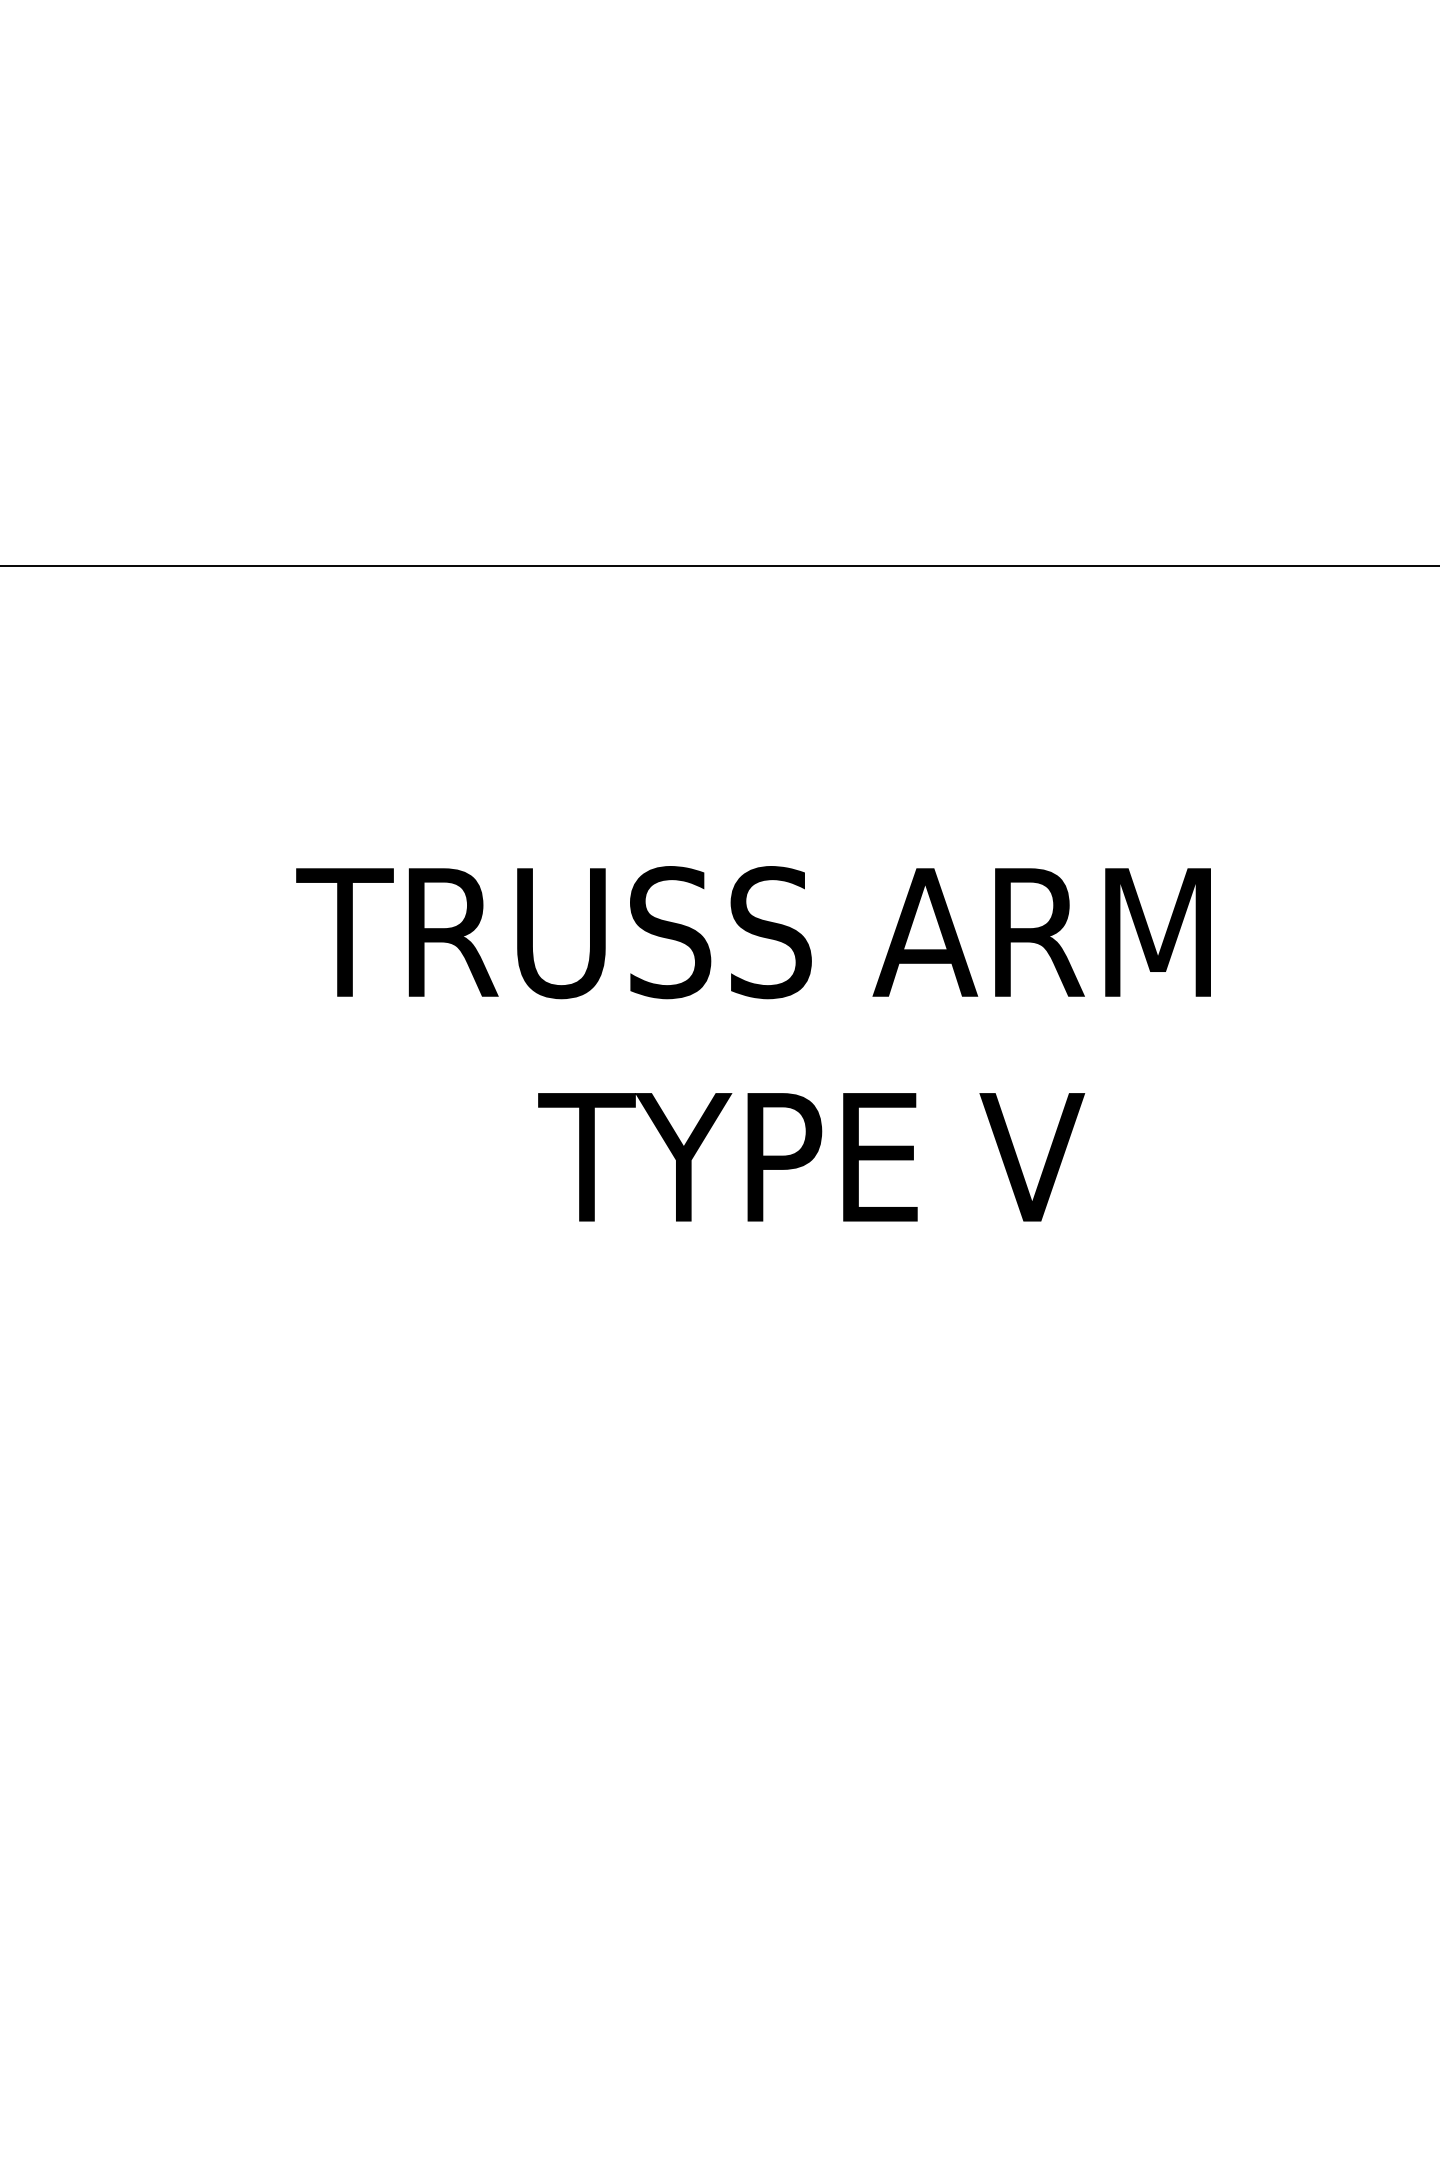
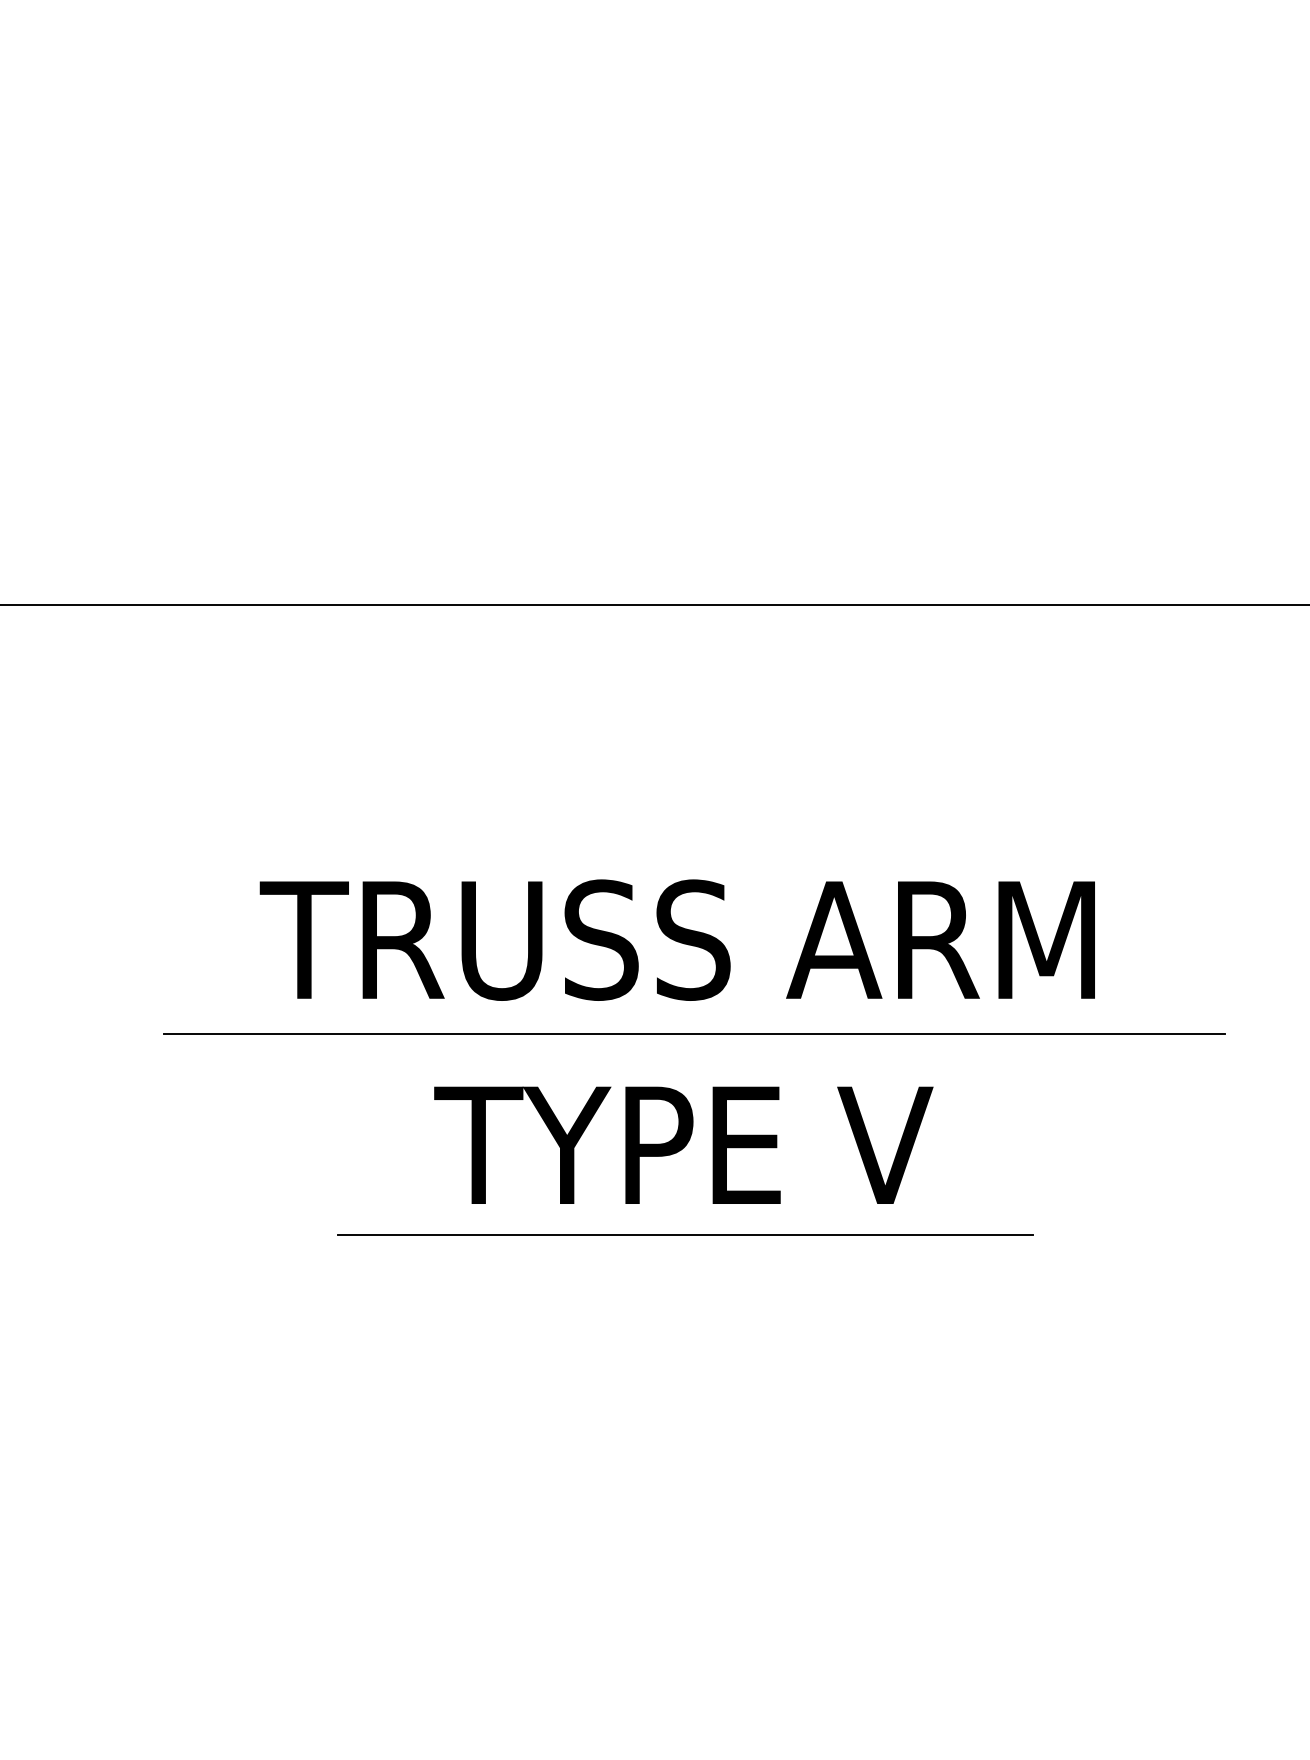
line: (771, 1035) -> (693, 1034), added
text: (811, 1157) -> (683, 1145), moved
line: (762, 1255) -> (685, 1235), added

